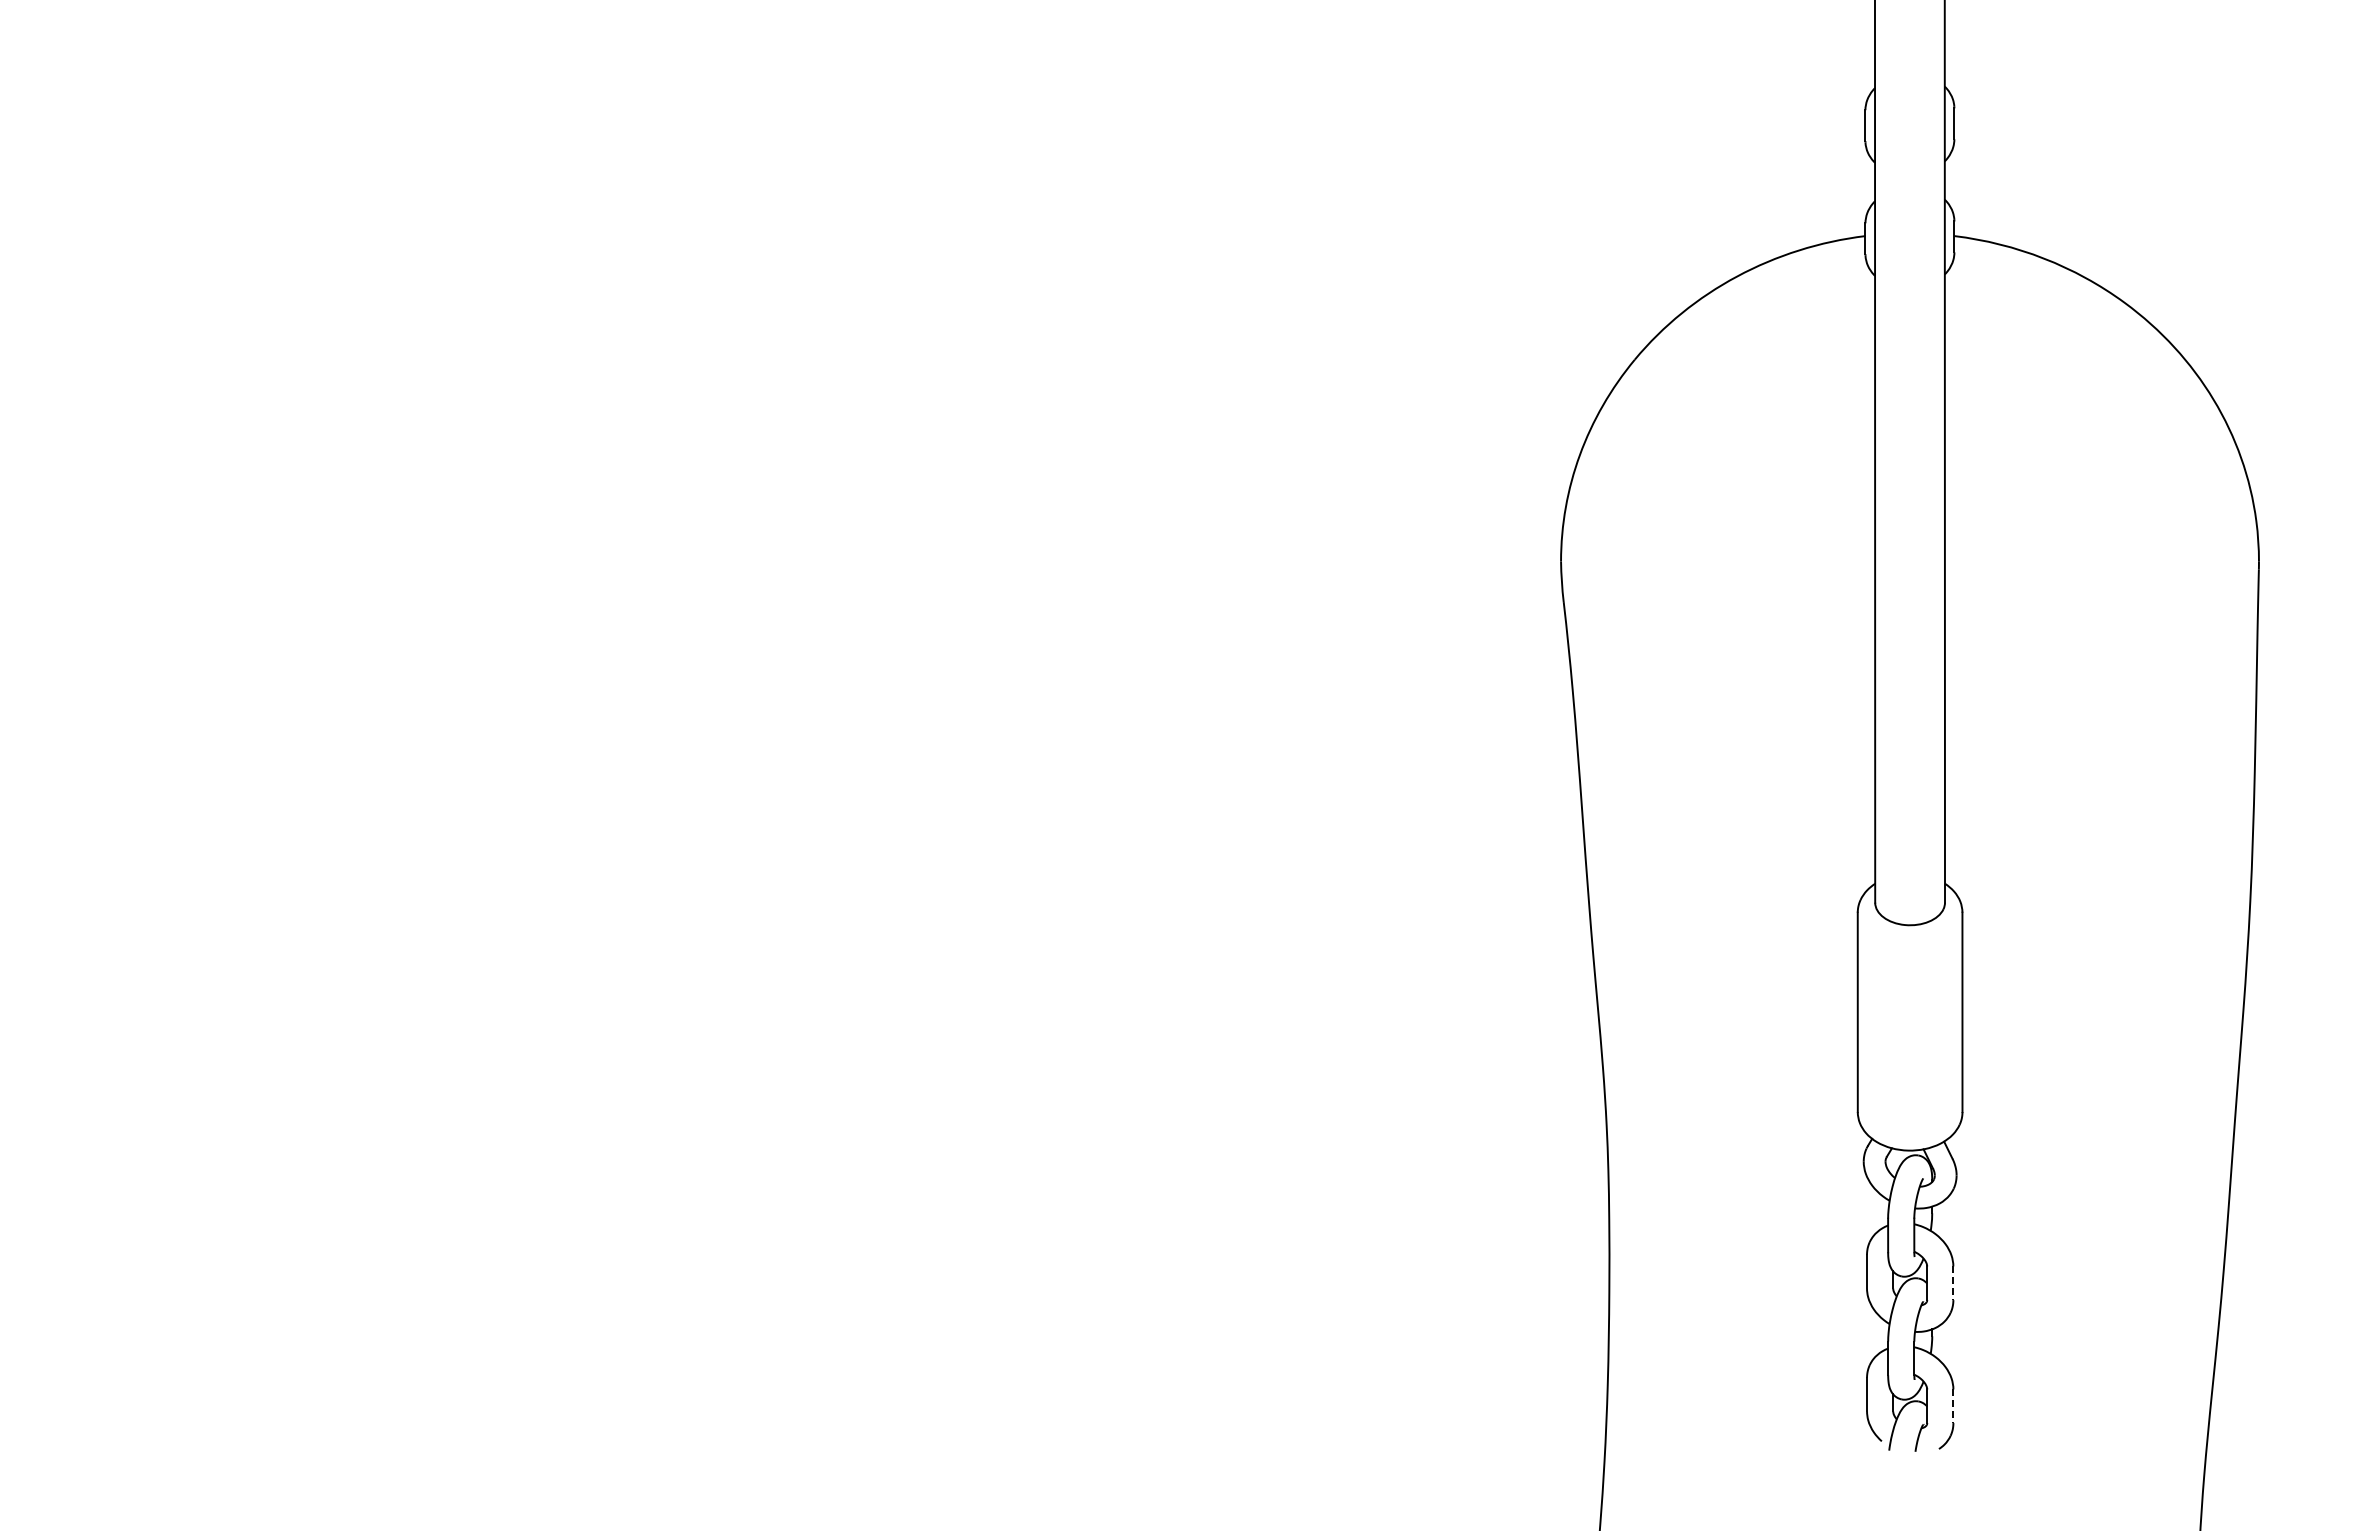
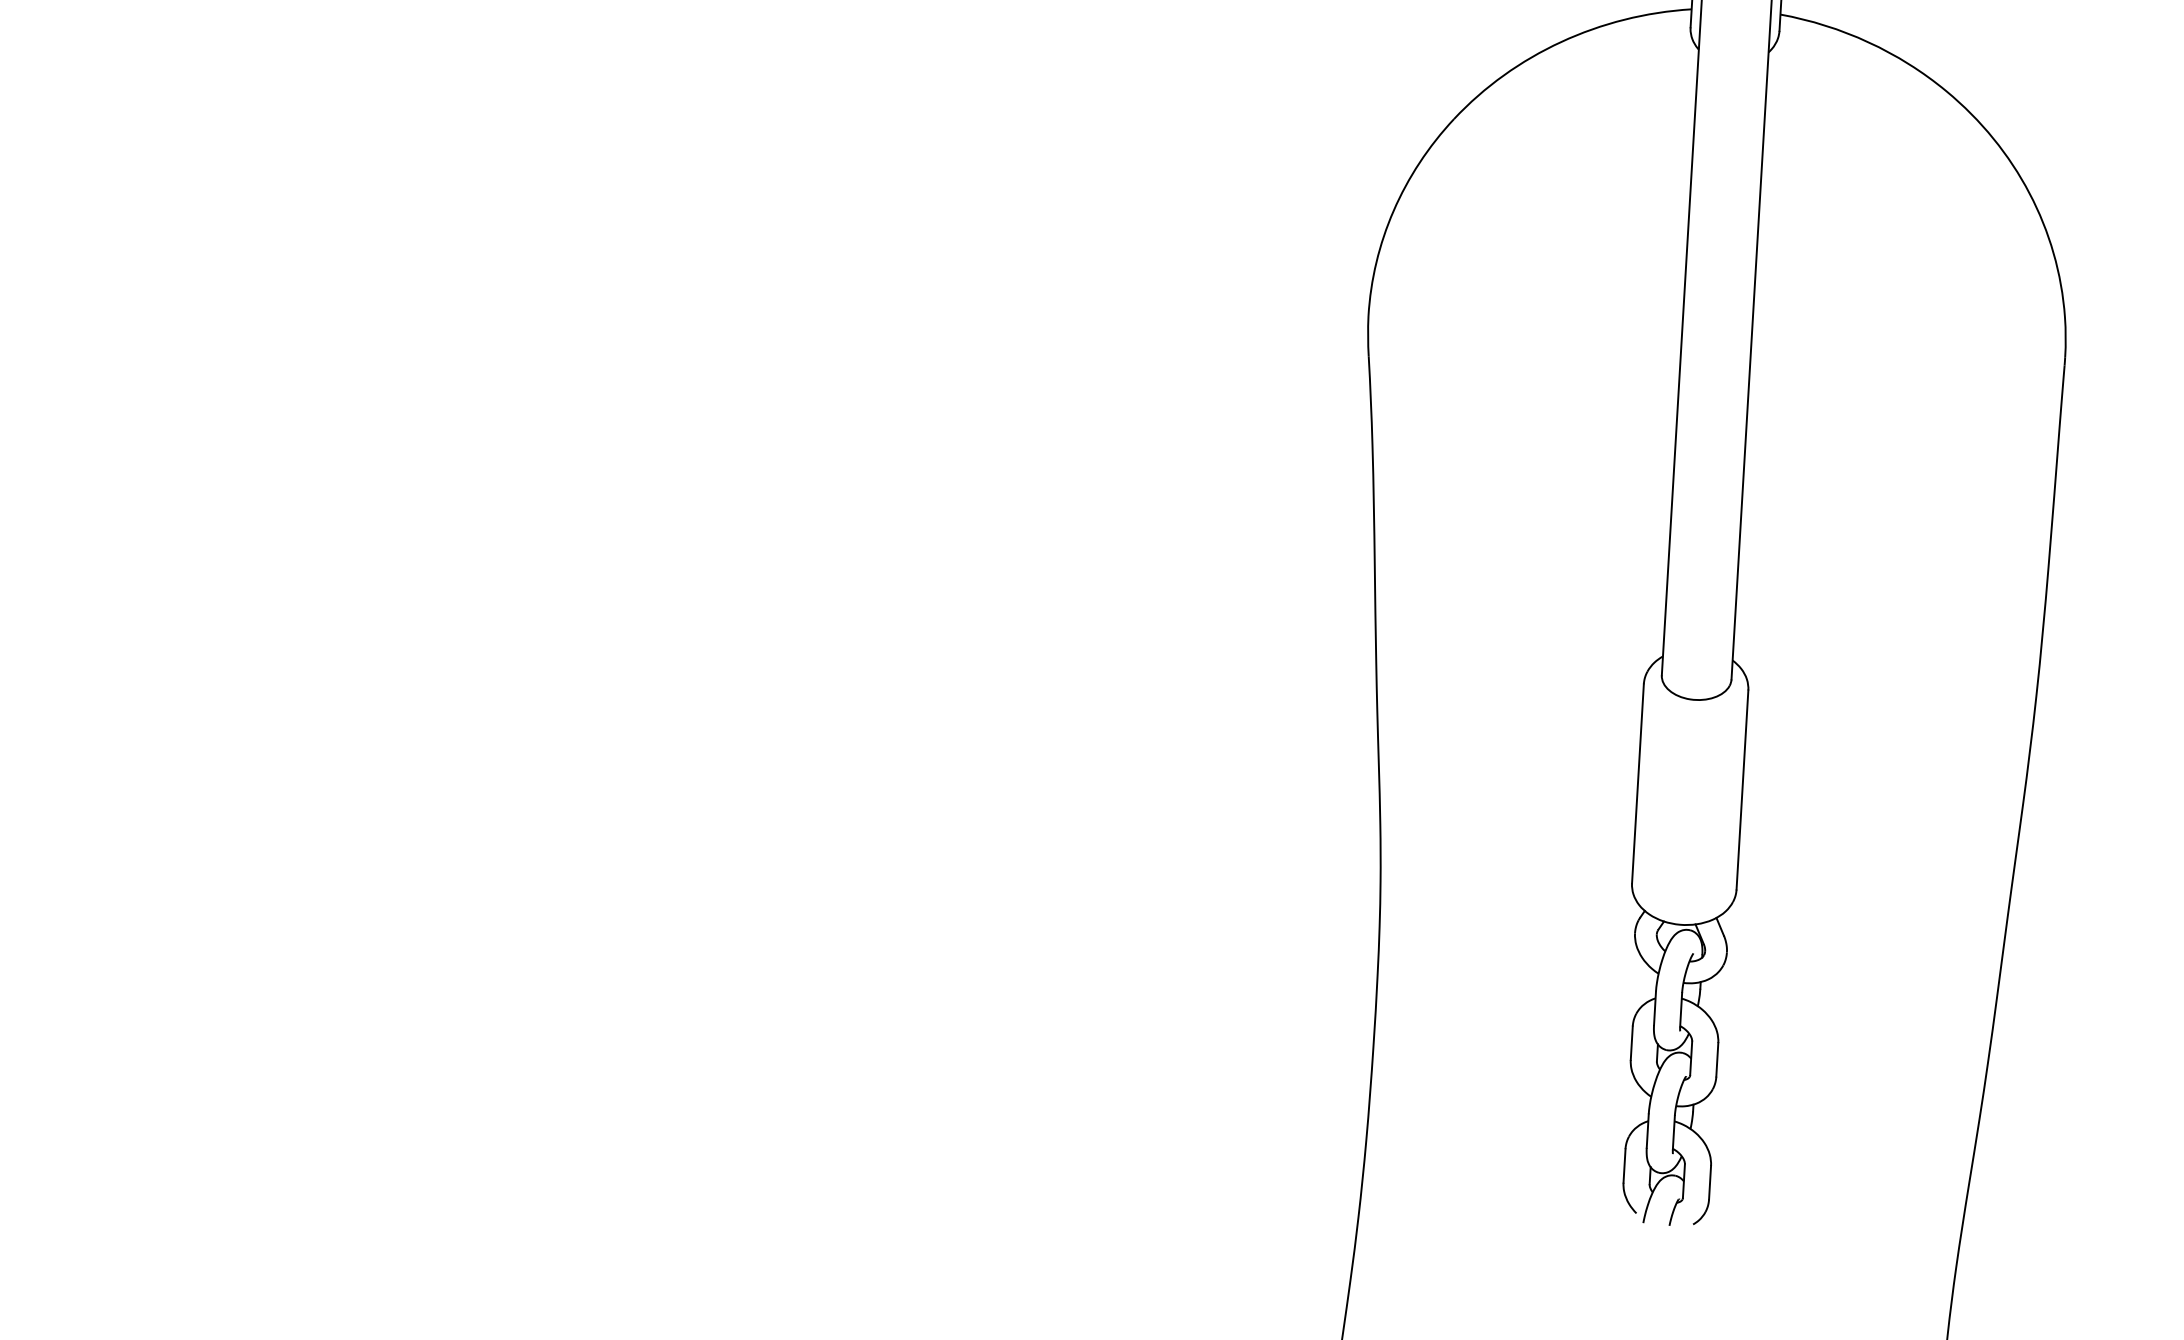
line: (1953, 1283) -> (1717, 1060), dashed -> solid
line: (1953, 1406) -> (1710, 1182), dashed -> solid

